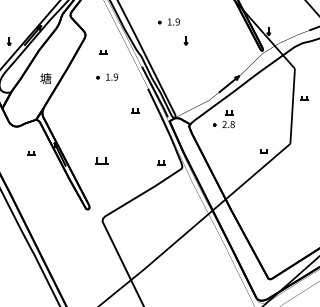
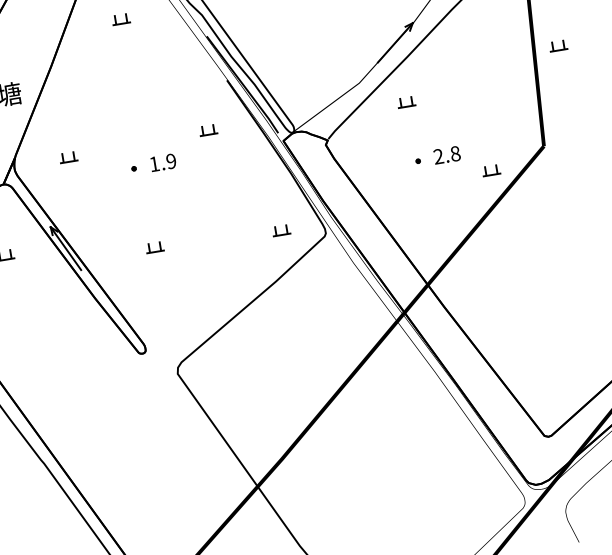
part: (107, 76) -> (153, 162), moved
part: (68, 112) -> (68, 157), added
part: (223, 124) -> (436, 156), moved
part: (101, 160) -> (154, 246), size x0.62

